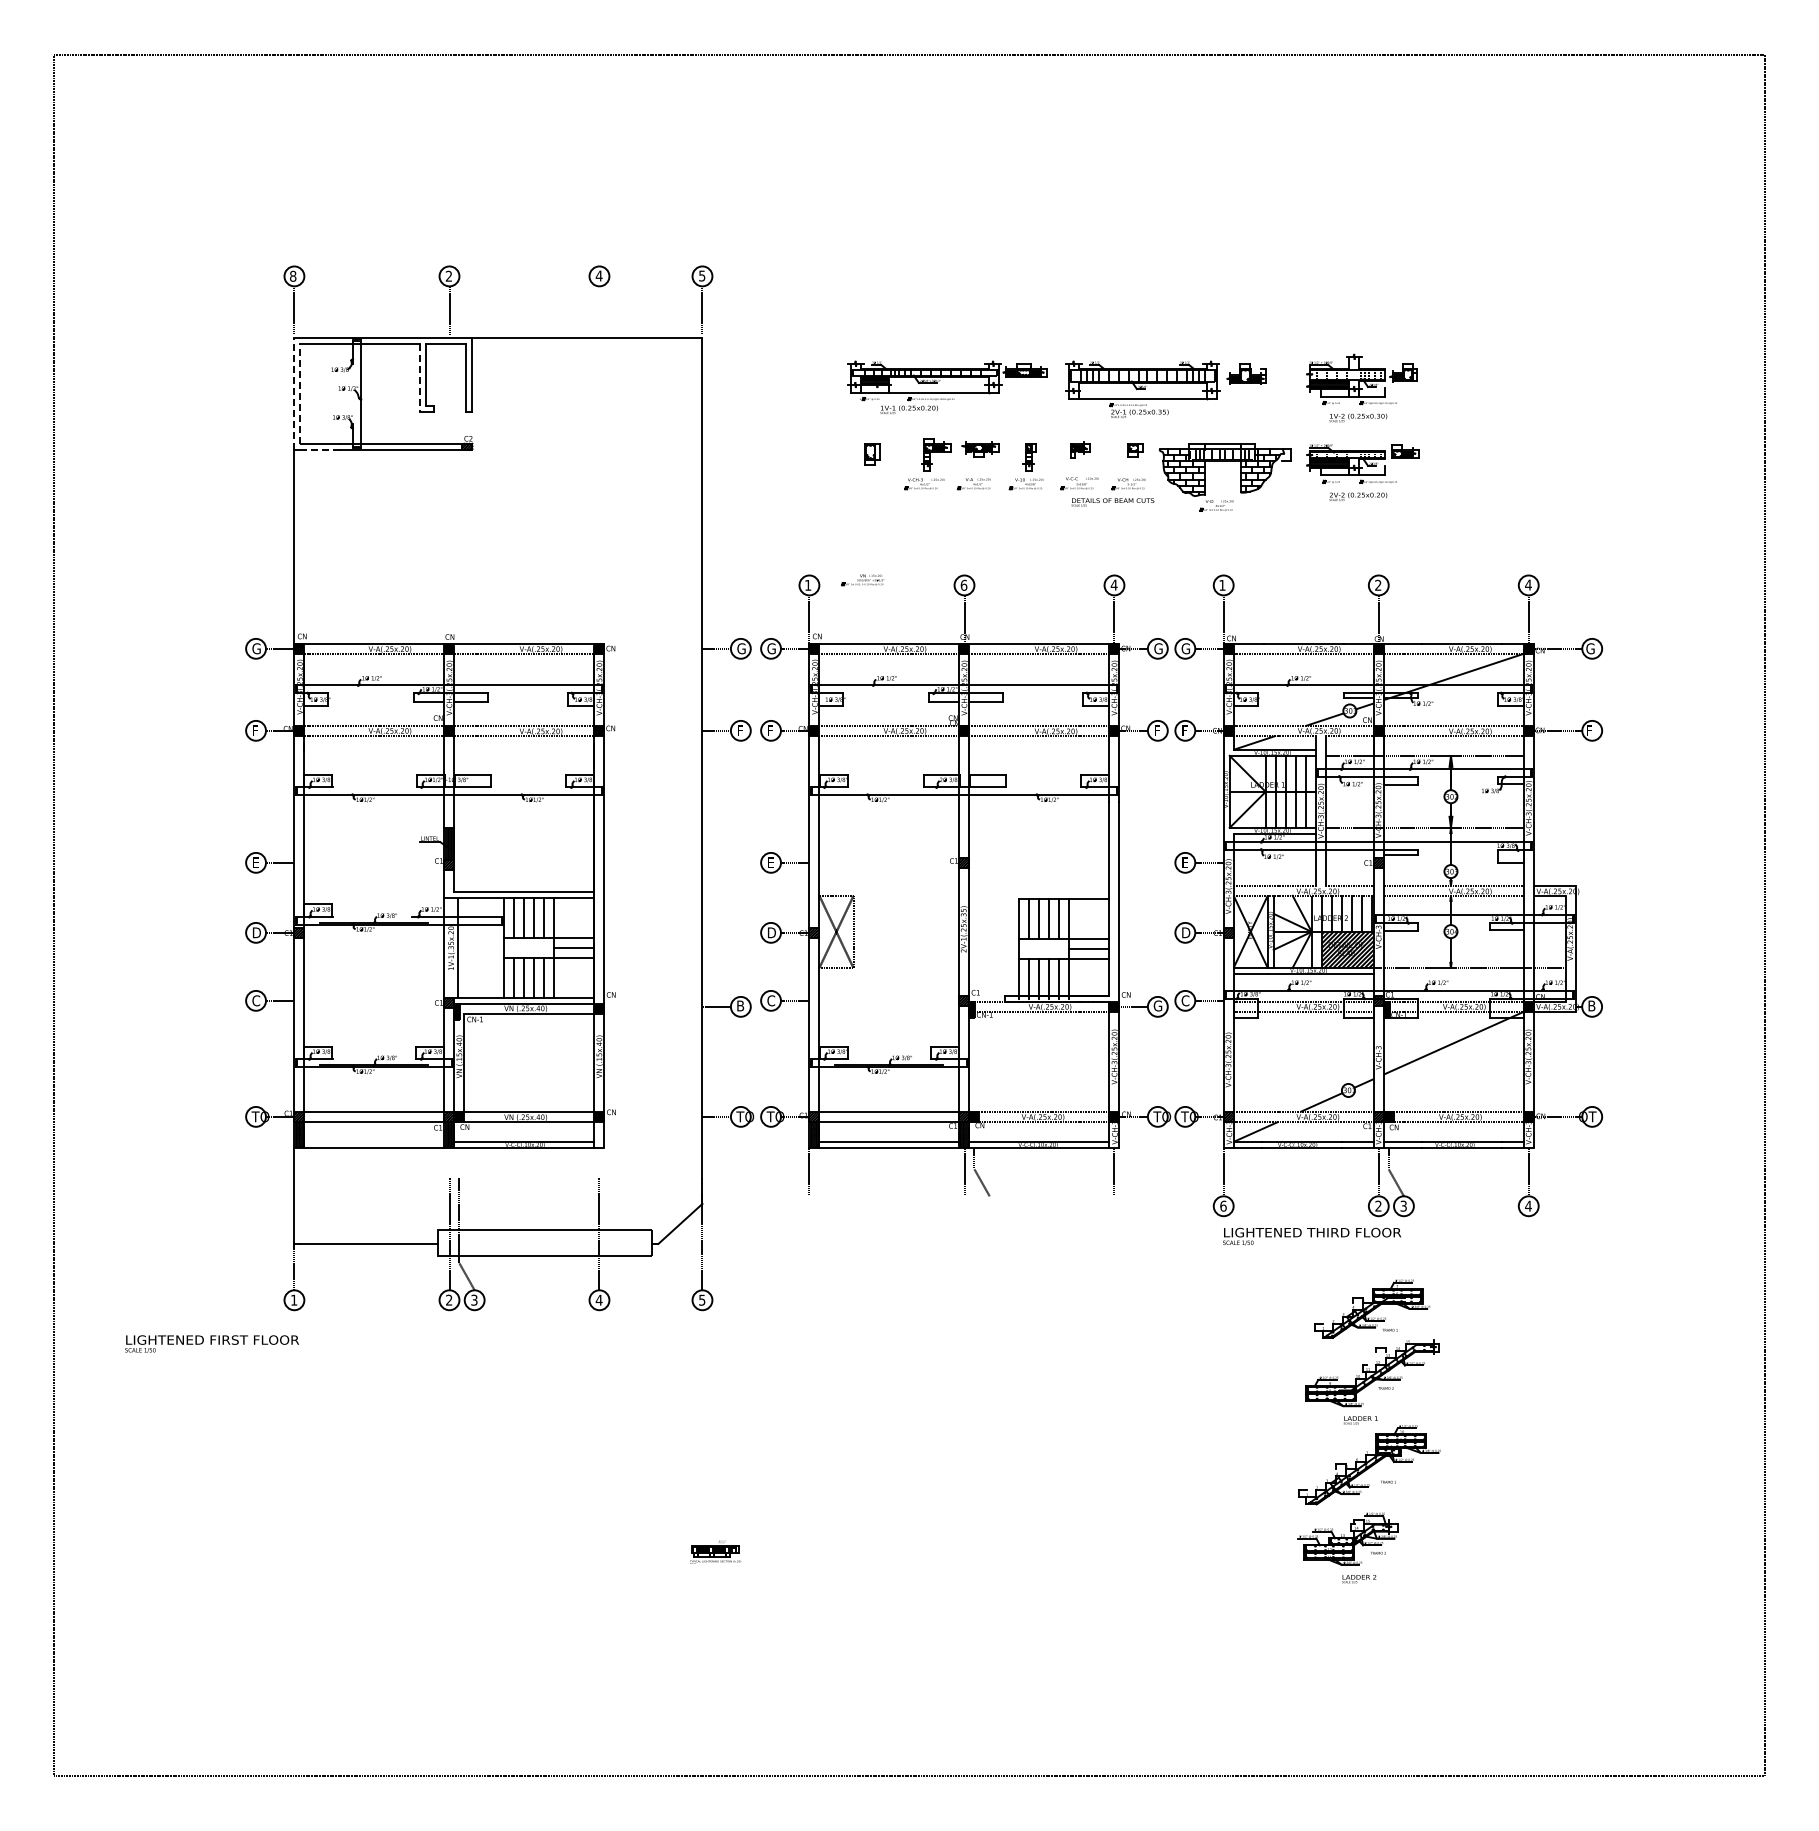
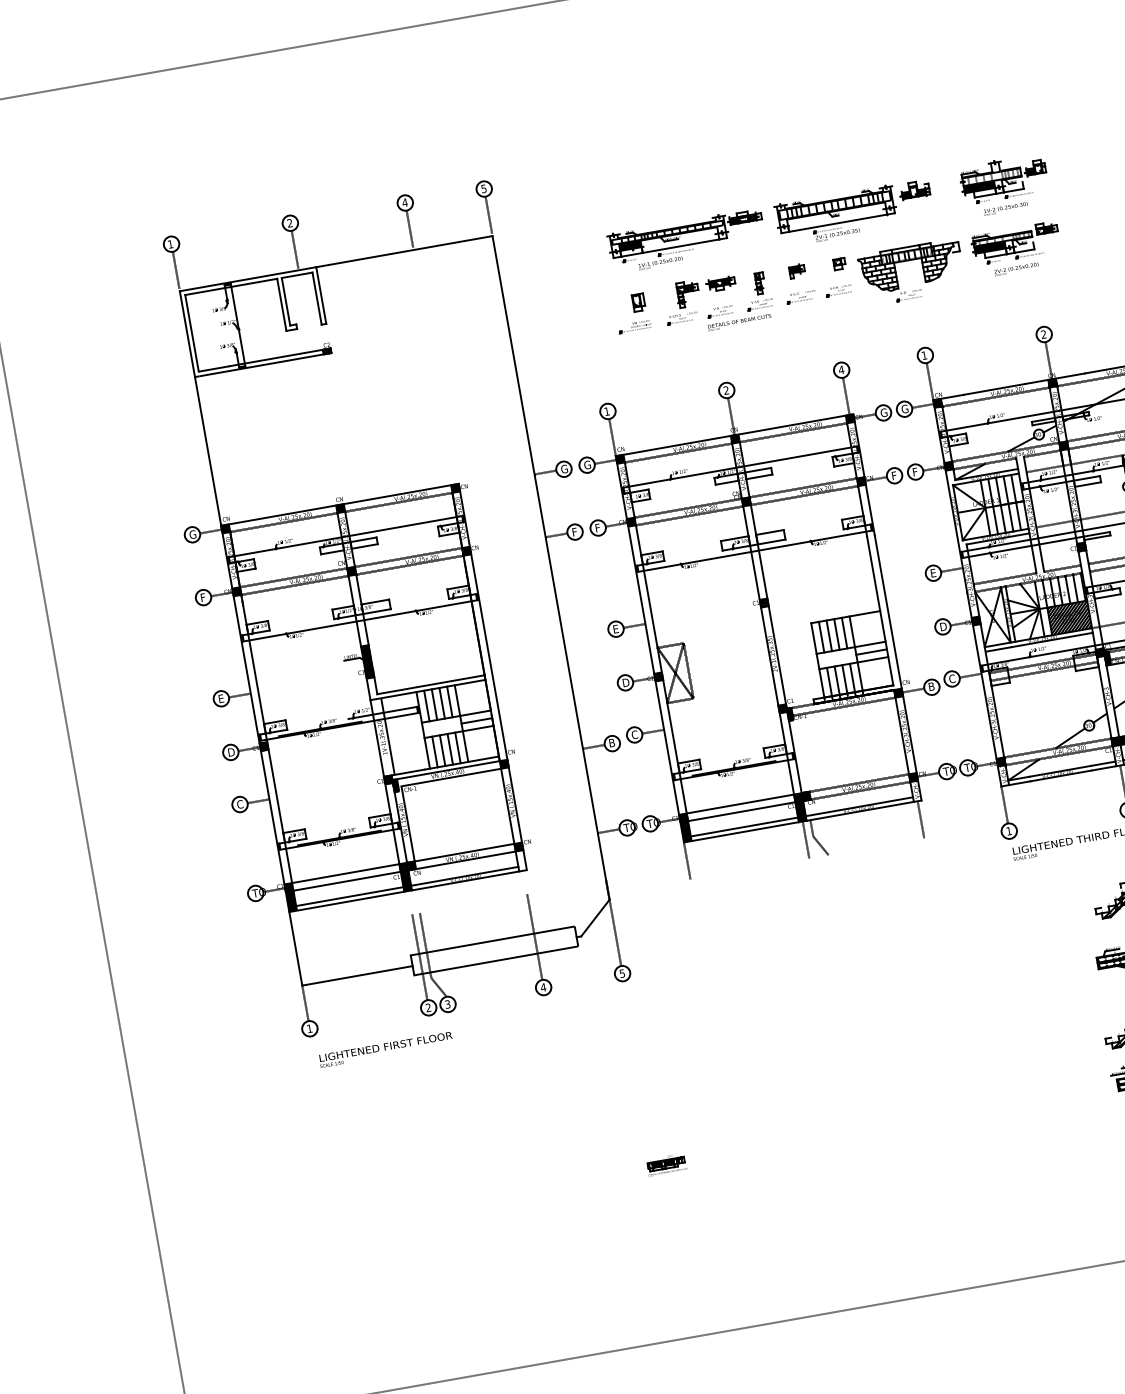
text: (293, 275) -> (170, 243), 8 -> 1
line: (599, 310) -> (409, 229), added
line: (420, 378) -> (281, 305), dashed -> solid
line: (294, 393) -> (187, 333), dashed -> solid
line: (300, 393) -> (192, 333), dashed -> solid
line: (319, 449) -> (214, 373), dashed -> solid
text: (1112, 502) -> (739, 322), moved
part: (862, 580) -> (634, 326), moved
text: (963, 584) -> (725, 389), 6 -> 2
text: (1157, 1005) -> (931, 686), G -> B
line: (374, 1141) -> (349, 896), added
text: (1223, 1205) -> (1009, 830), 6 -> 1
text: (211, 1343) -> (385, 1049), moved

